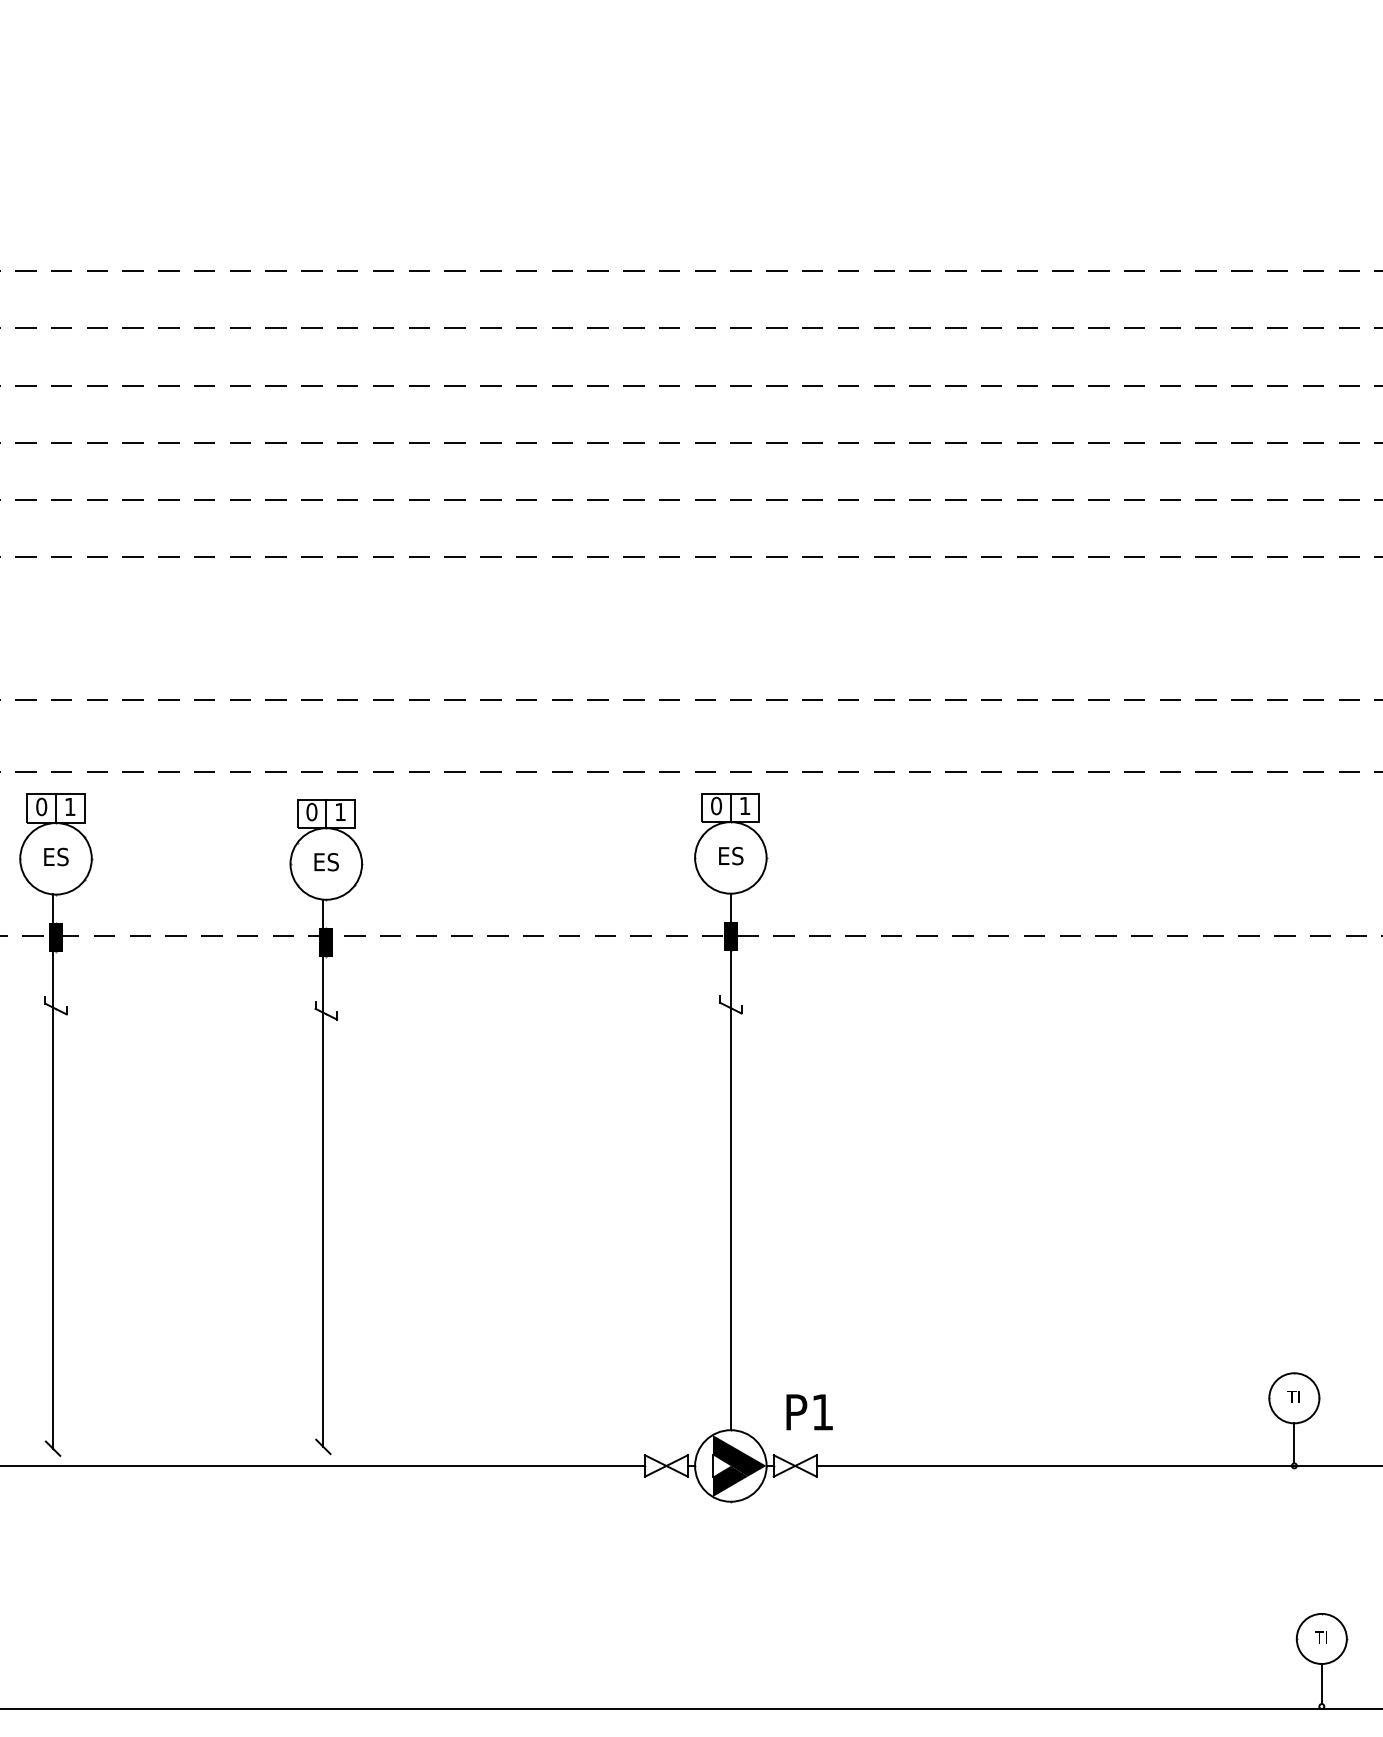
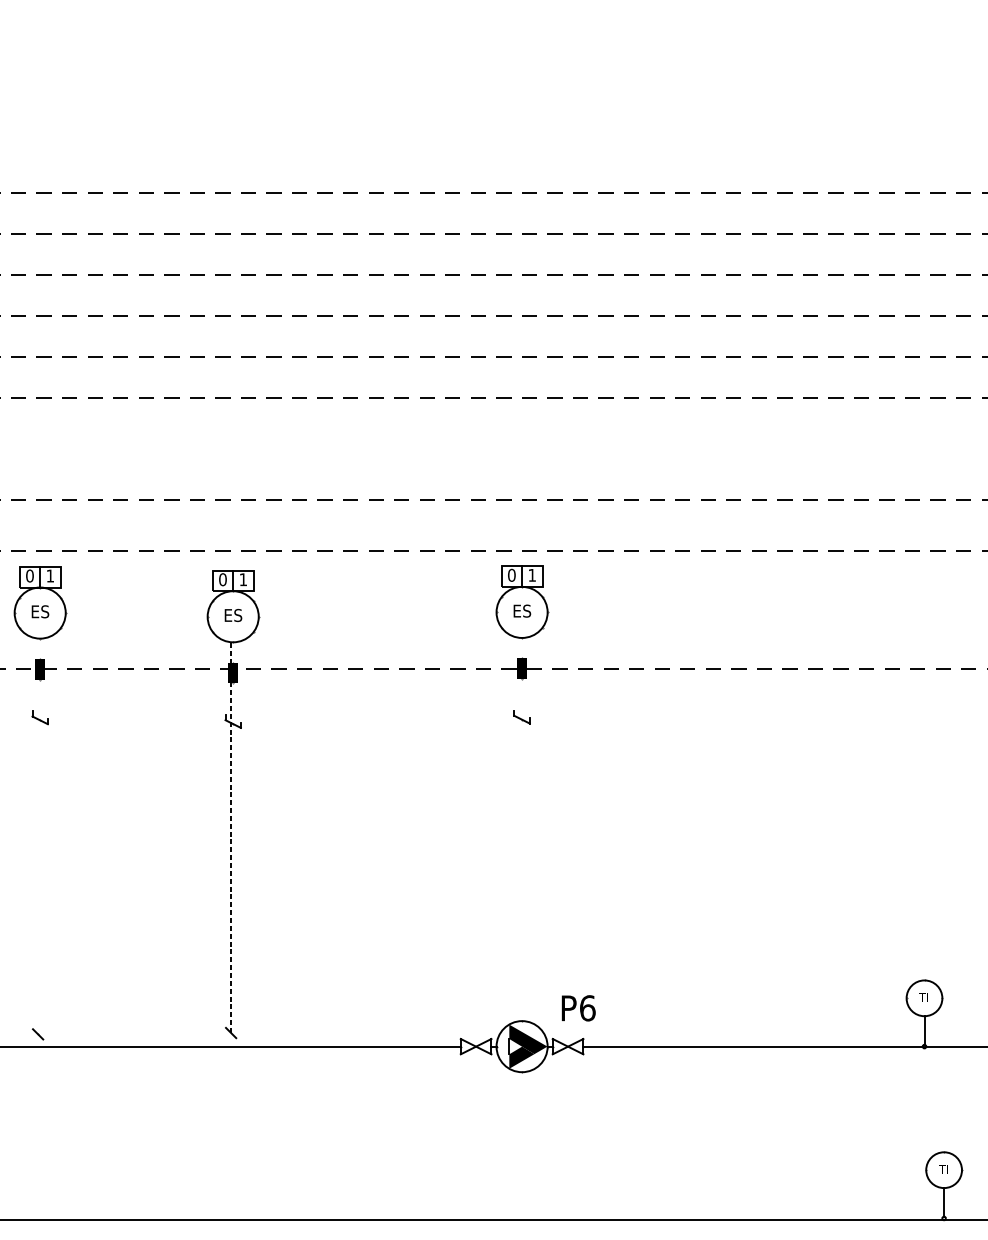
line: (730, 1161) -> (521, 829), removed
line: (53, 1171) -> (38, 836), removed
line: (323, 1173) -> (231, 837), solid -> dashed
text: (823, 1411) -> (588, 1007), P1 -> P6

